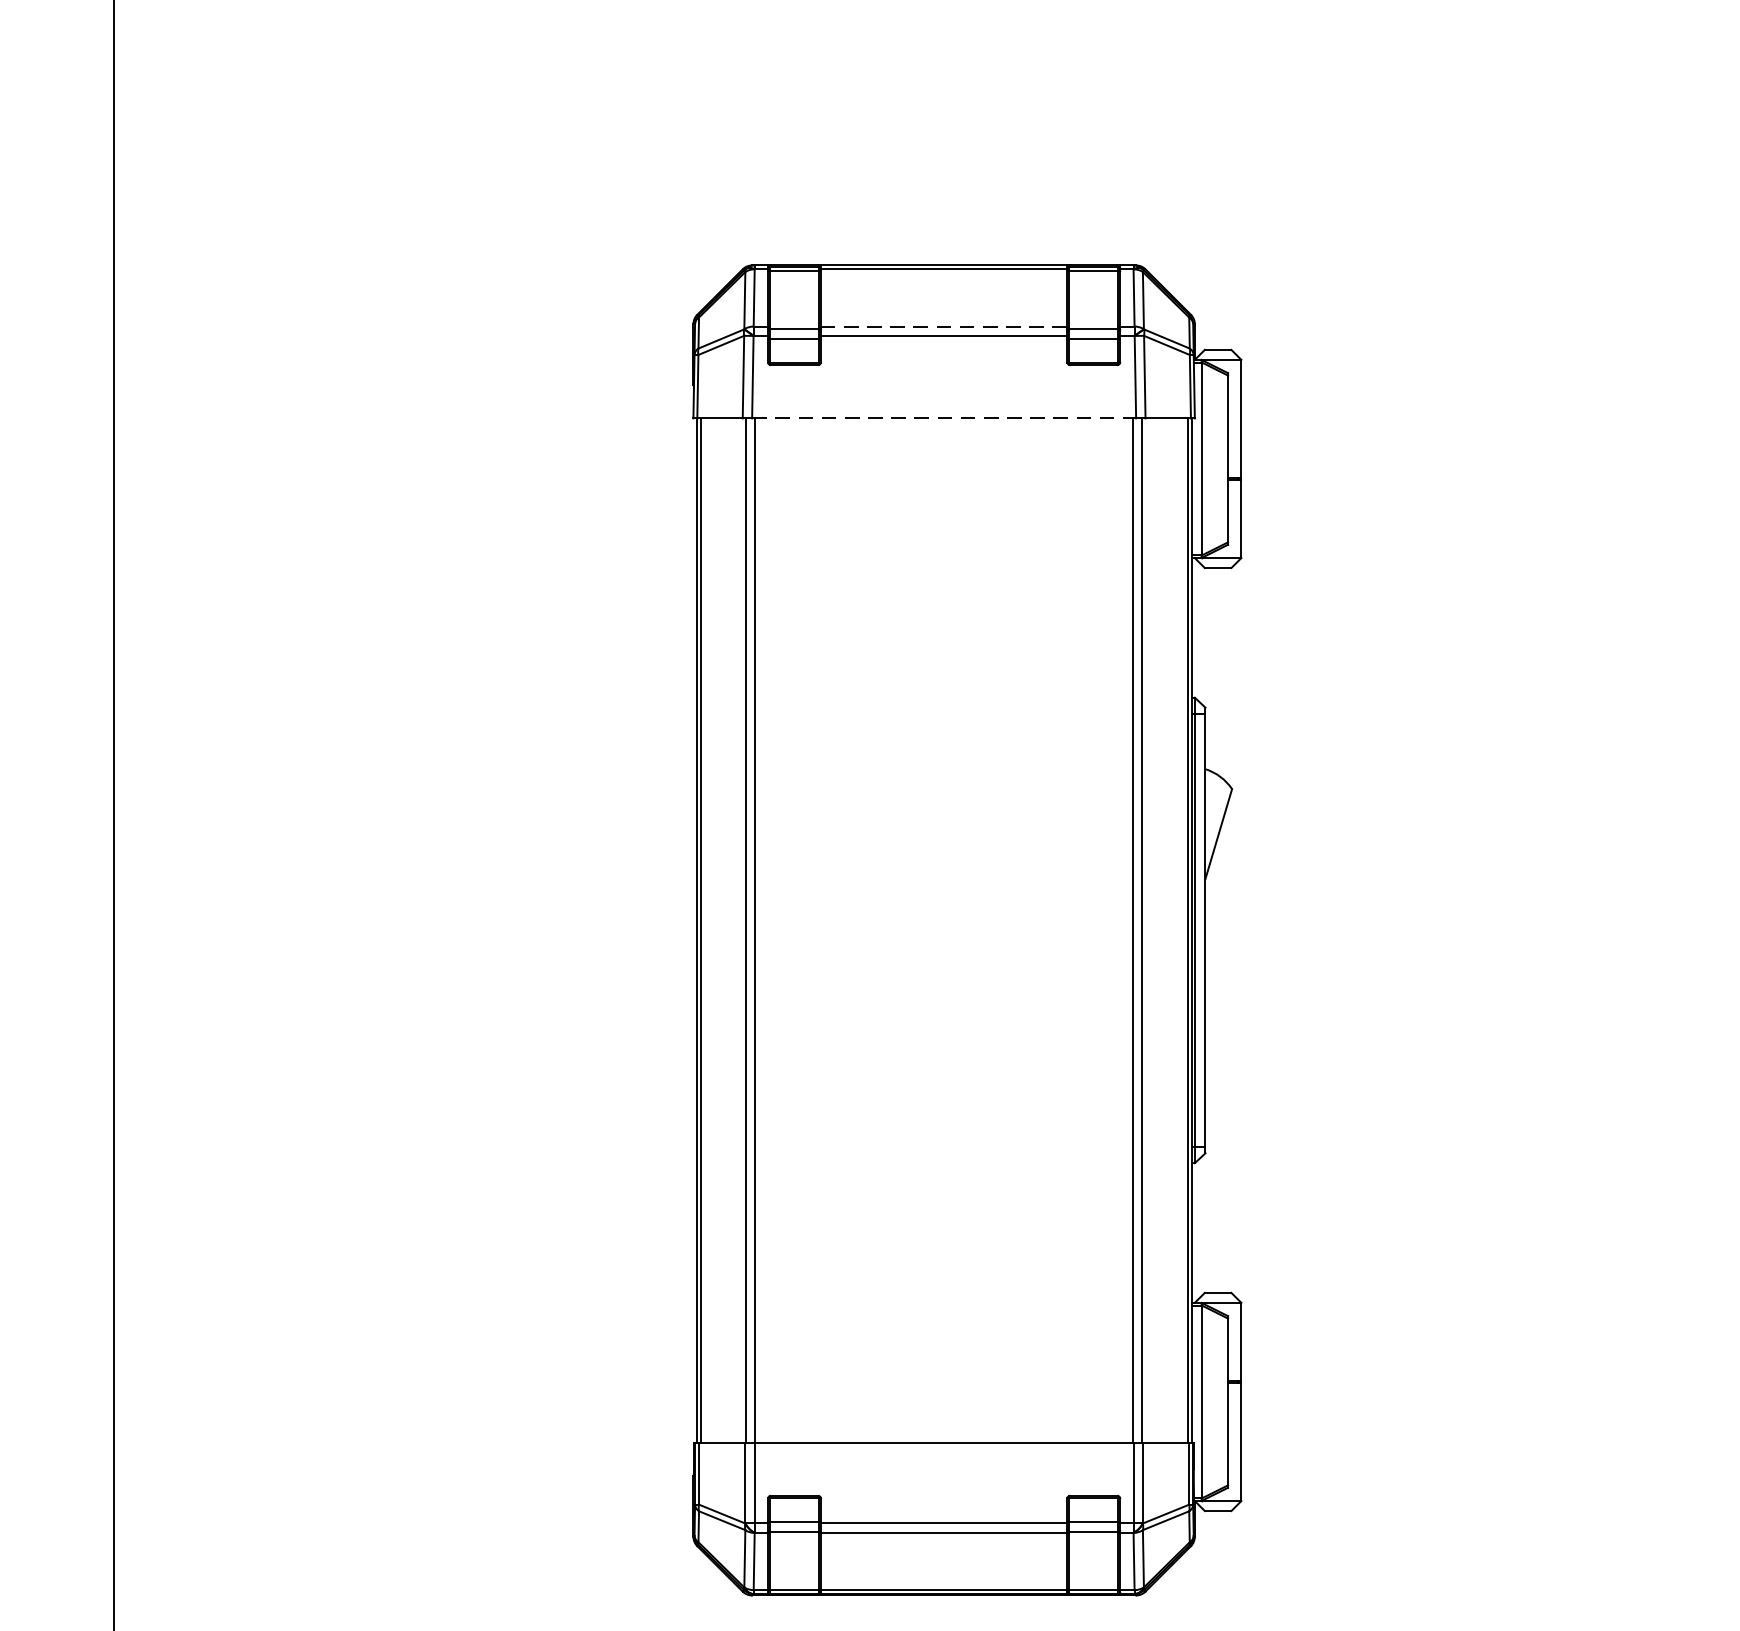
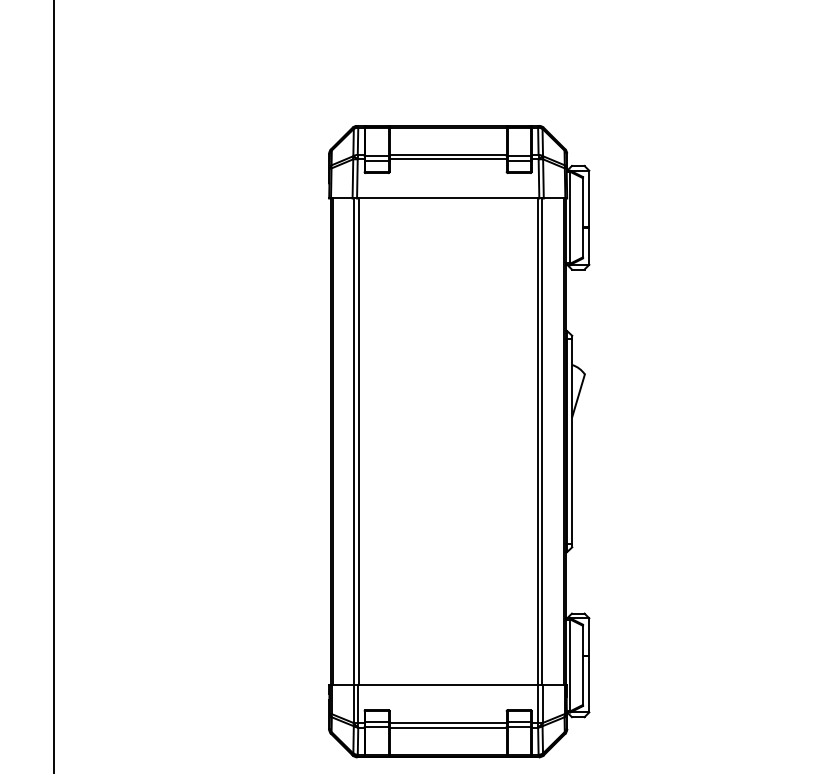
line: (942, 325) -> (447, 154), dashed -> solid
line: (944, 418) -> (448, 198), dashed -> solid

